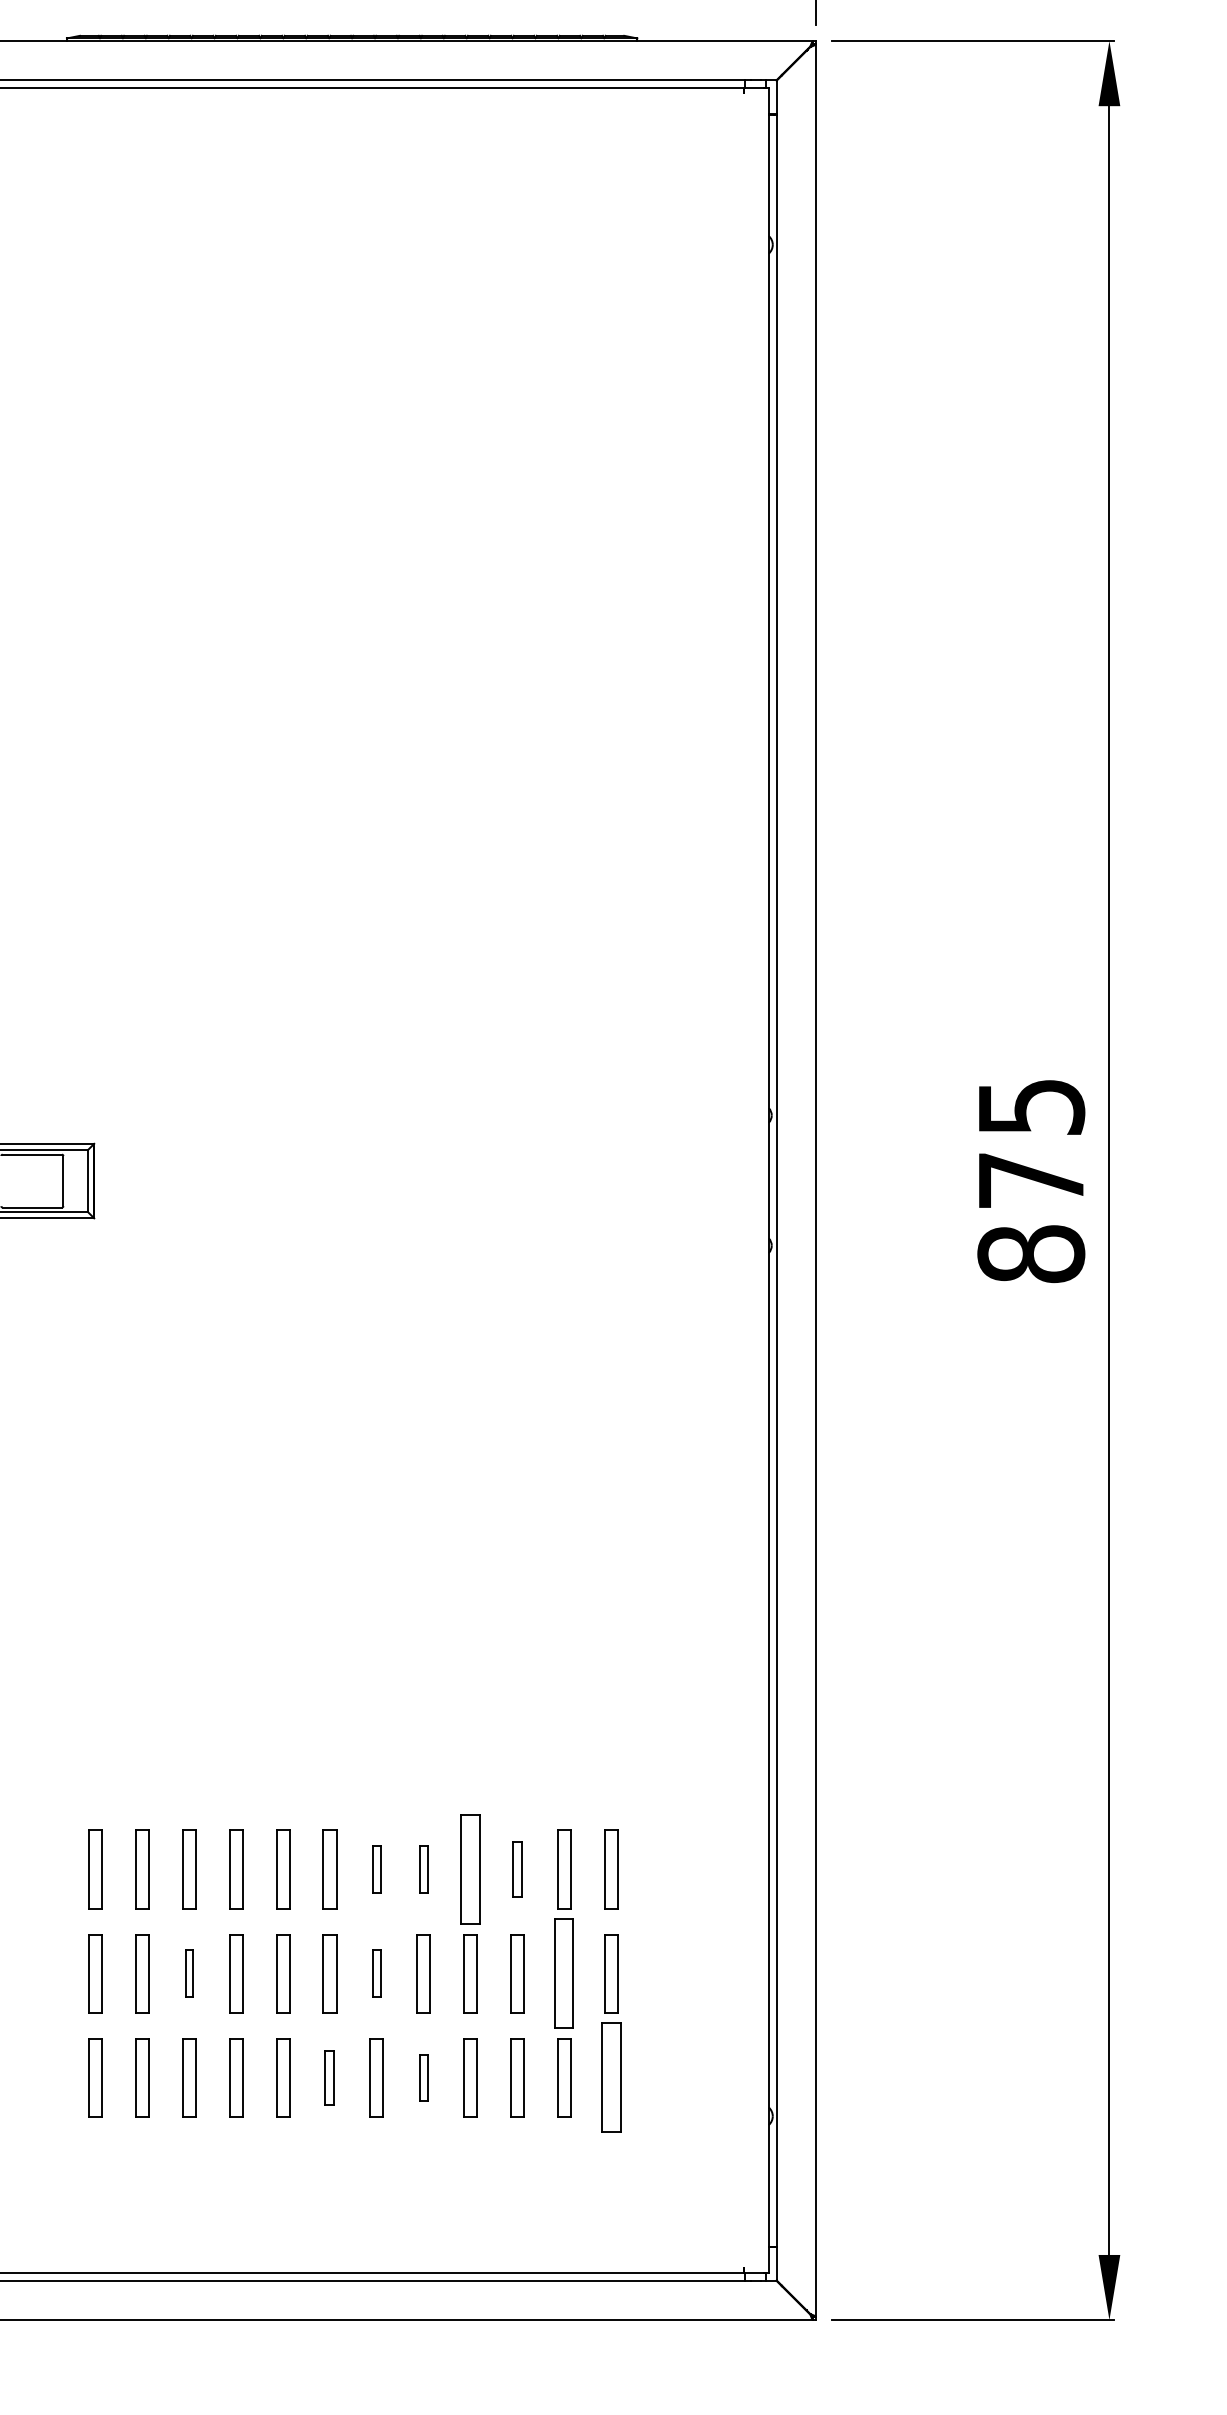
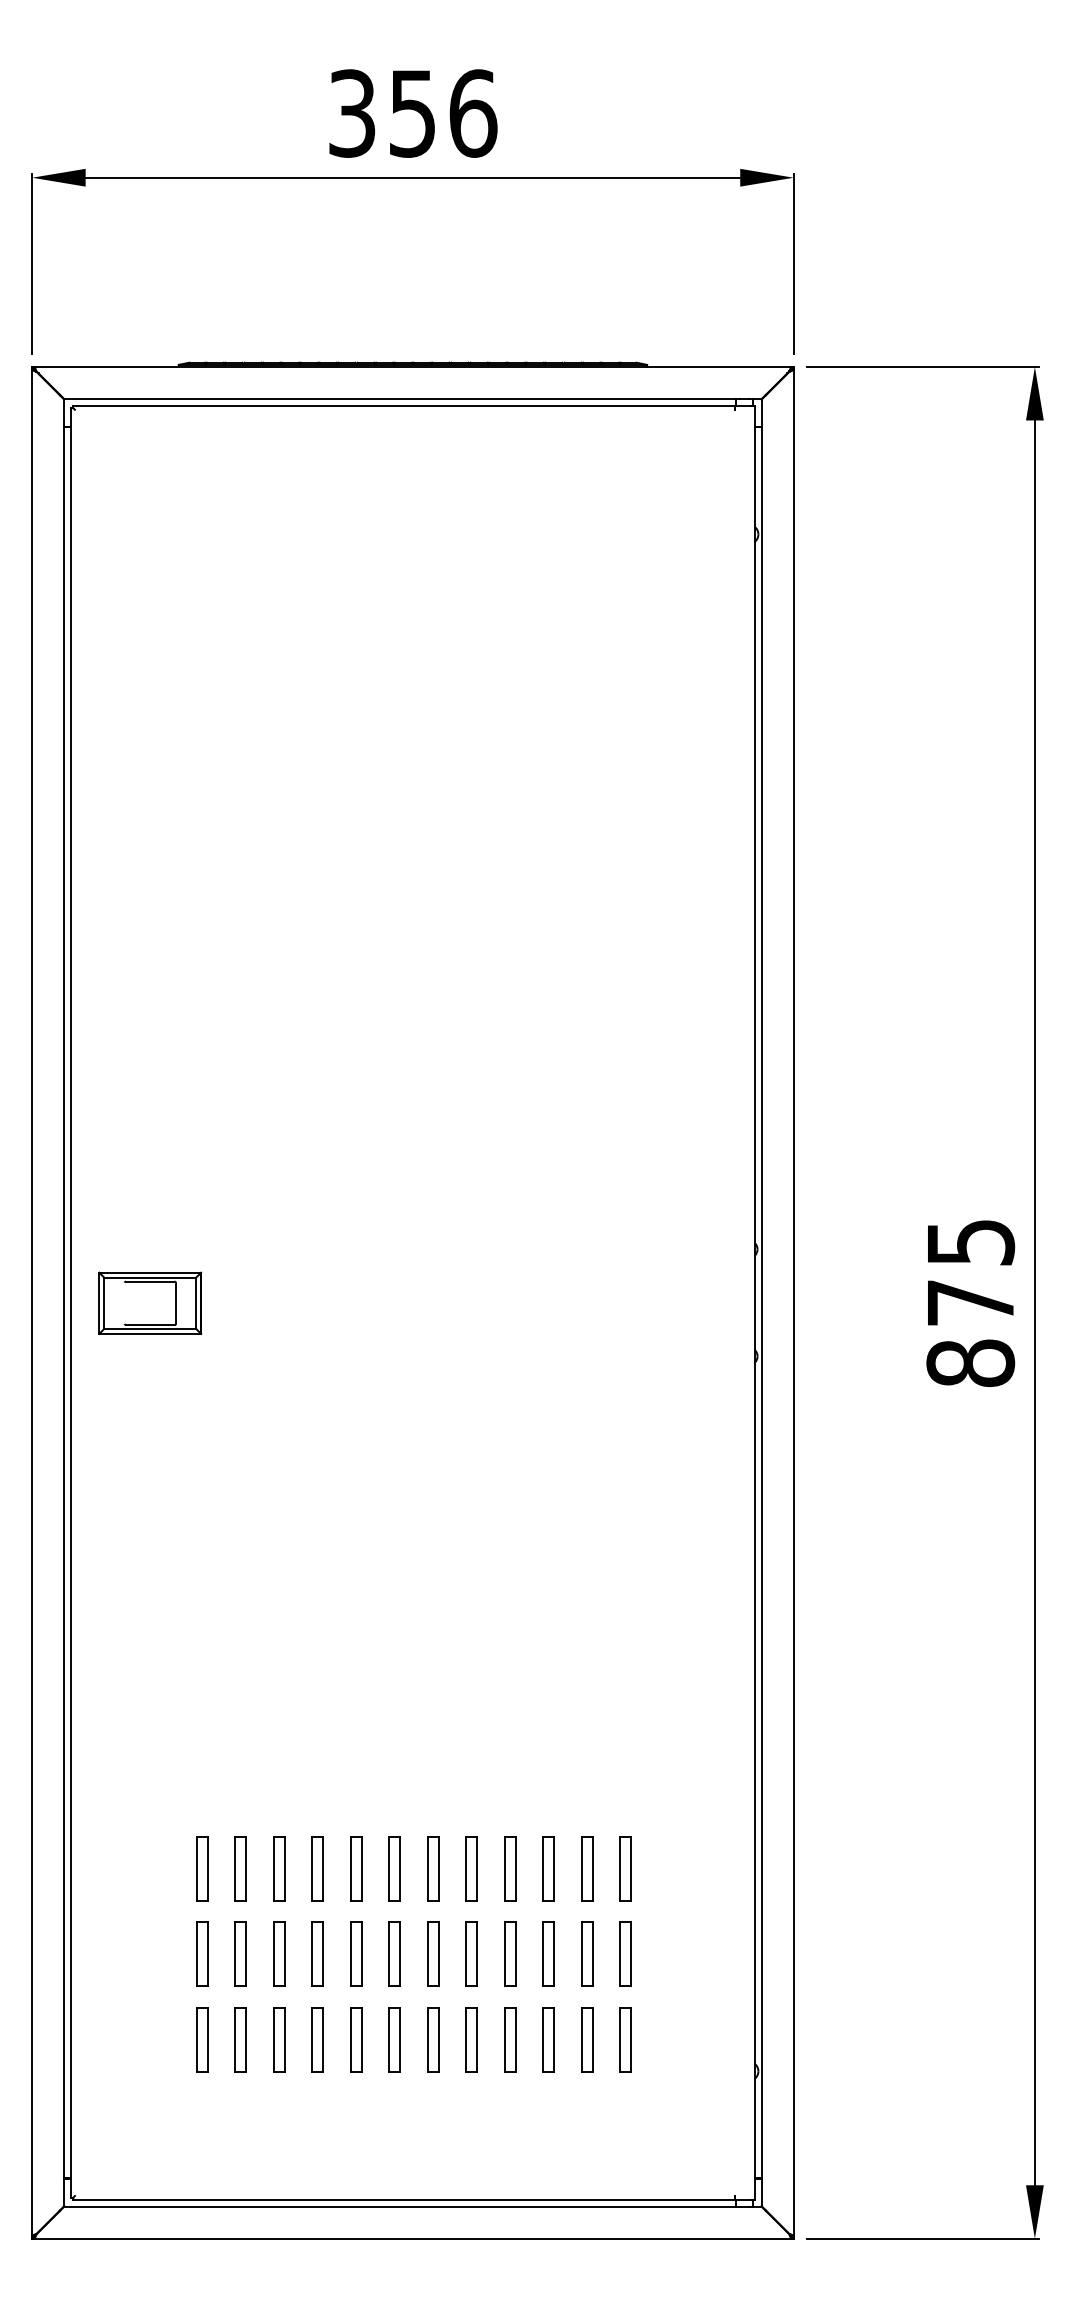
part: (377, 1869) -> (433, 1868), size x1.67
part: (423, 1869) -> (471, 1868), size x1.67
part: (470, 1869) -> (510, 1868), size x0.71
part: (517, 1869) -> (548, 1868), size x1.43
part: (189, 1972) -> (279, 1953), size x1.67
part: (377, 1972) -> (433, 1953), size x1.67
part: (564, 1972) -> (587, 1953), size x0.71
part: (329, 2077) -> (394, 2039), size x1.43
part: (423, 2077) -> (471, 2039), size x1.67
part: (610, 2077) -> (625, 2039), size x0.71

